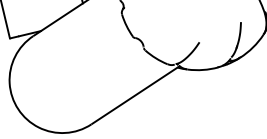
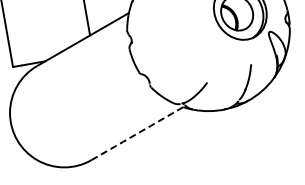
line: (135, 94) -> (138, 132), solid -> dashed

